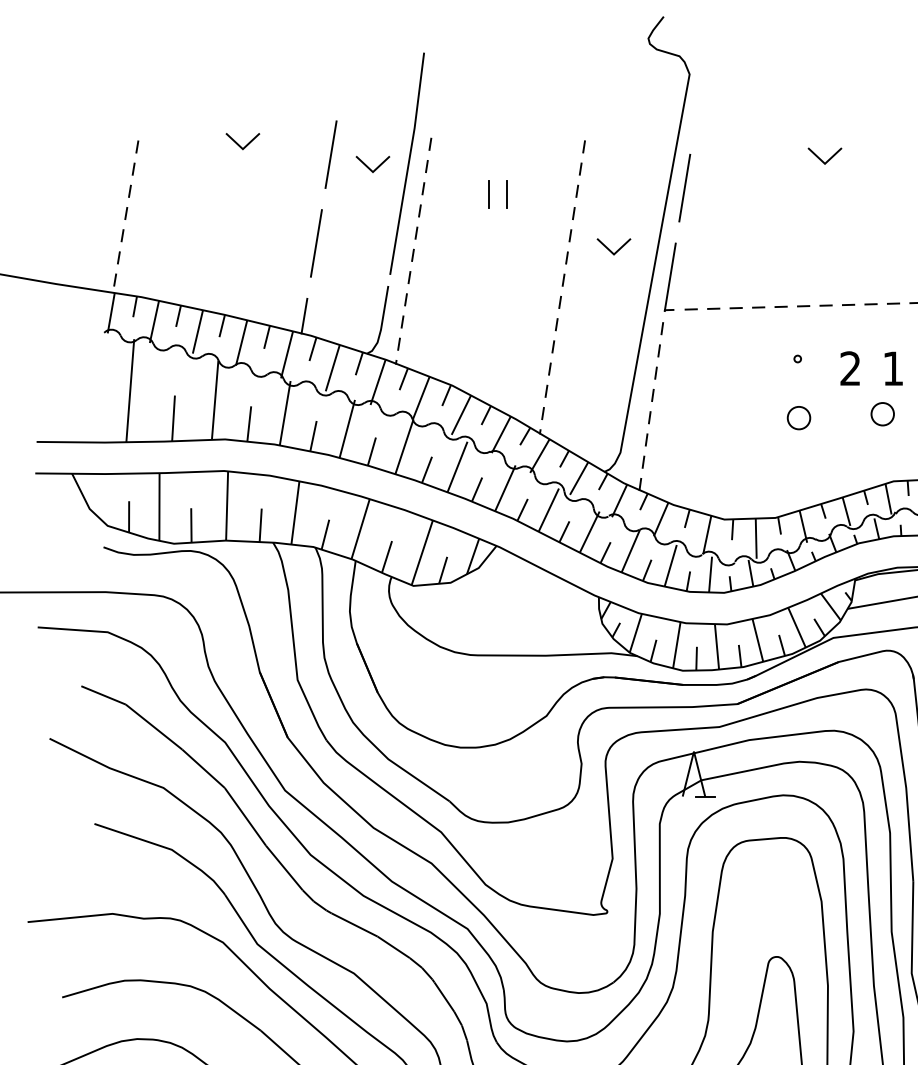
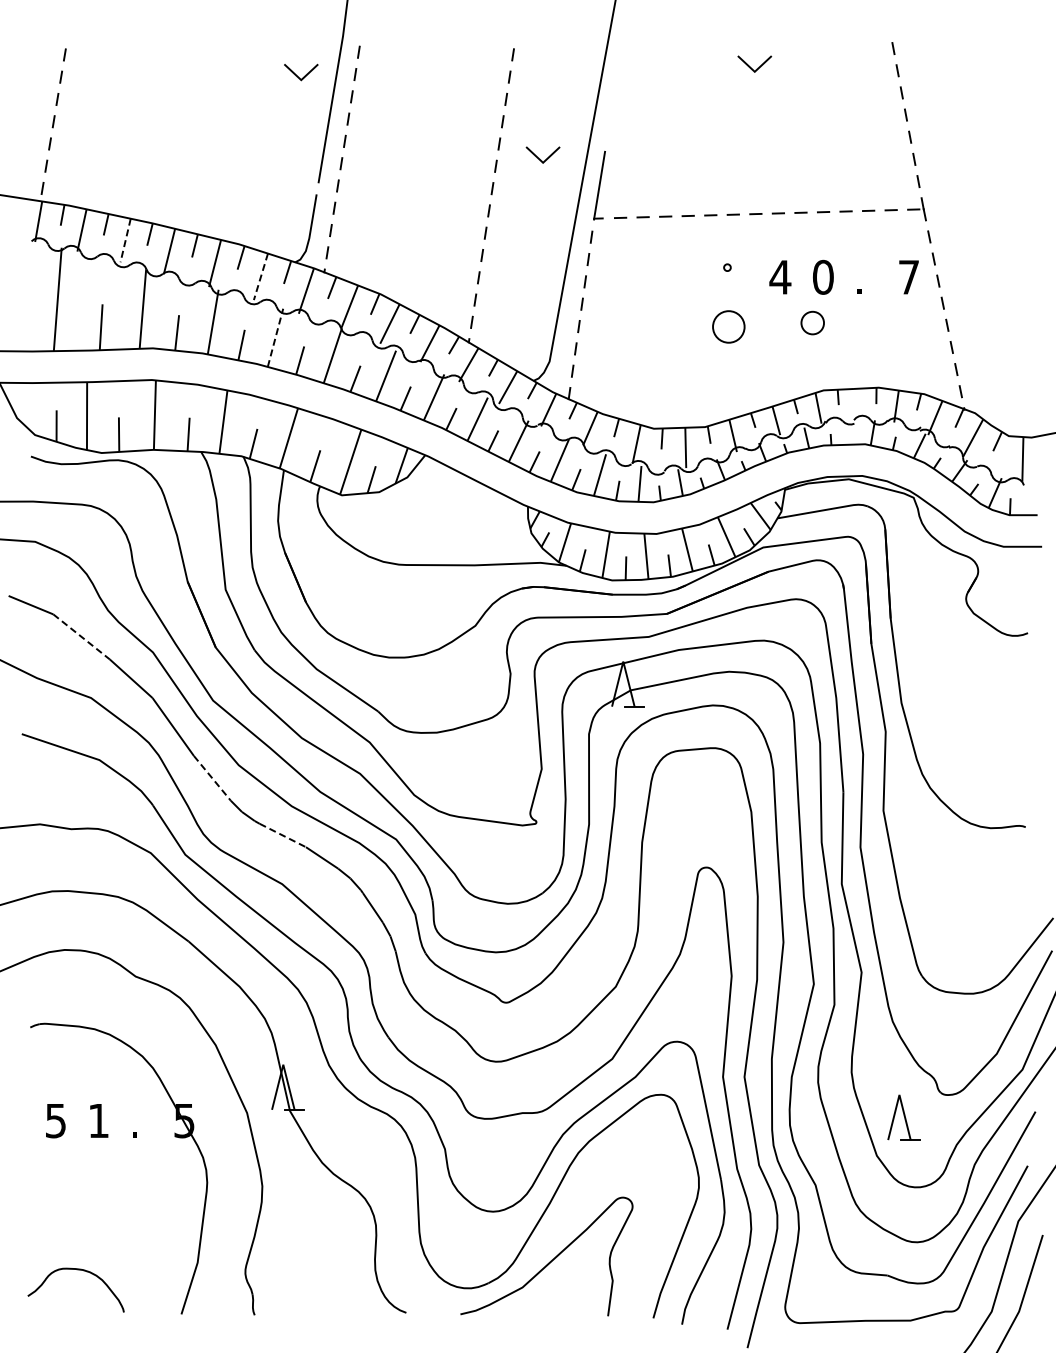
line: (239, 144) -> (167, 52), removed
line: (330, 154) -> (258, 62), removed
line: (684, 187) -> (613, 95), removed
line: (489, 194) -> (418, 102), removed
line: (507, 194) -> (436, 102), removed
line: (316, 243) -> (244, 151), removed
line: (304, 315) -> (232, 224), removed
line: (197, 332) -> (125, 241), solid -> dashed
text: (850, 367) -> (780, 276), 2 -> 4
text: (893, 367) -> (823, 276), 1 -> 0
line: (332, 368) -> (260, 277), solid -> dashed
circle: (798, 417) -> (728, 326), size x1.4
line: (347, 428) -> (275, 337), solid -> dashed
line: (153, 727) -> (81, 637), solid -> dashed
line: (284, 868) -> (212, 778), solid -> dashed
line: (354, 924) -> (282, 835), solid -> dashed

